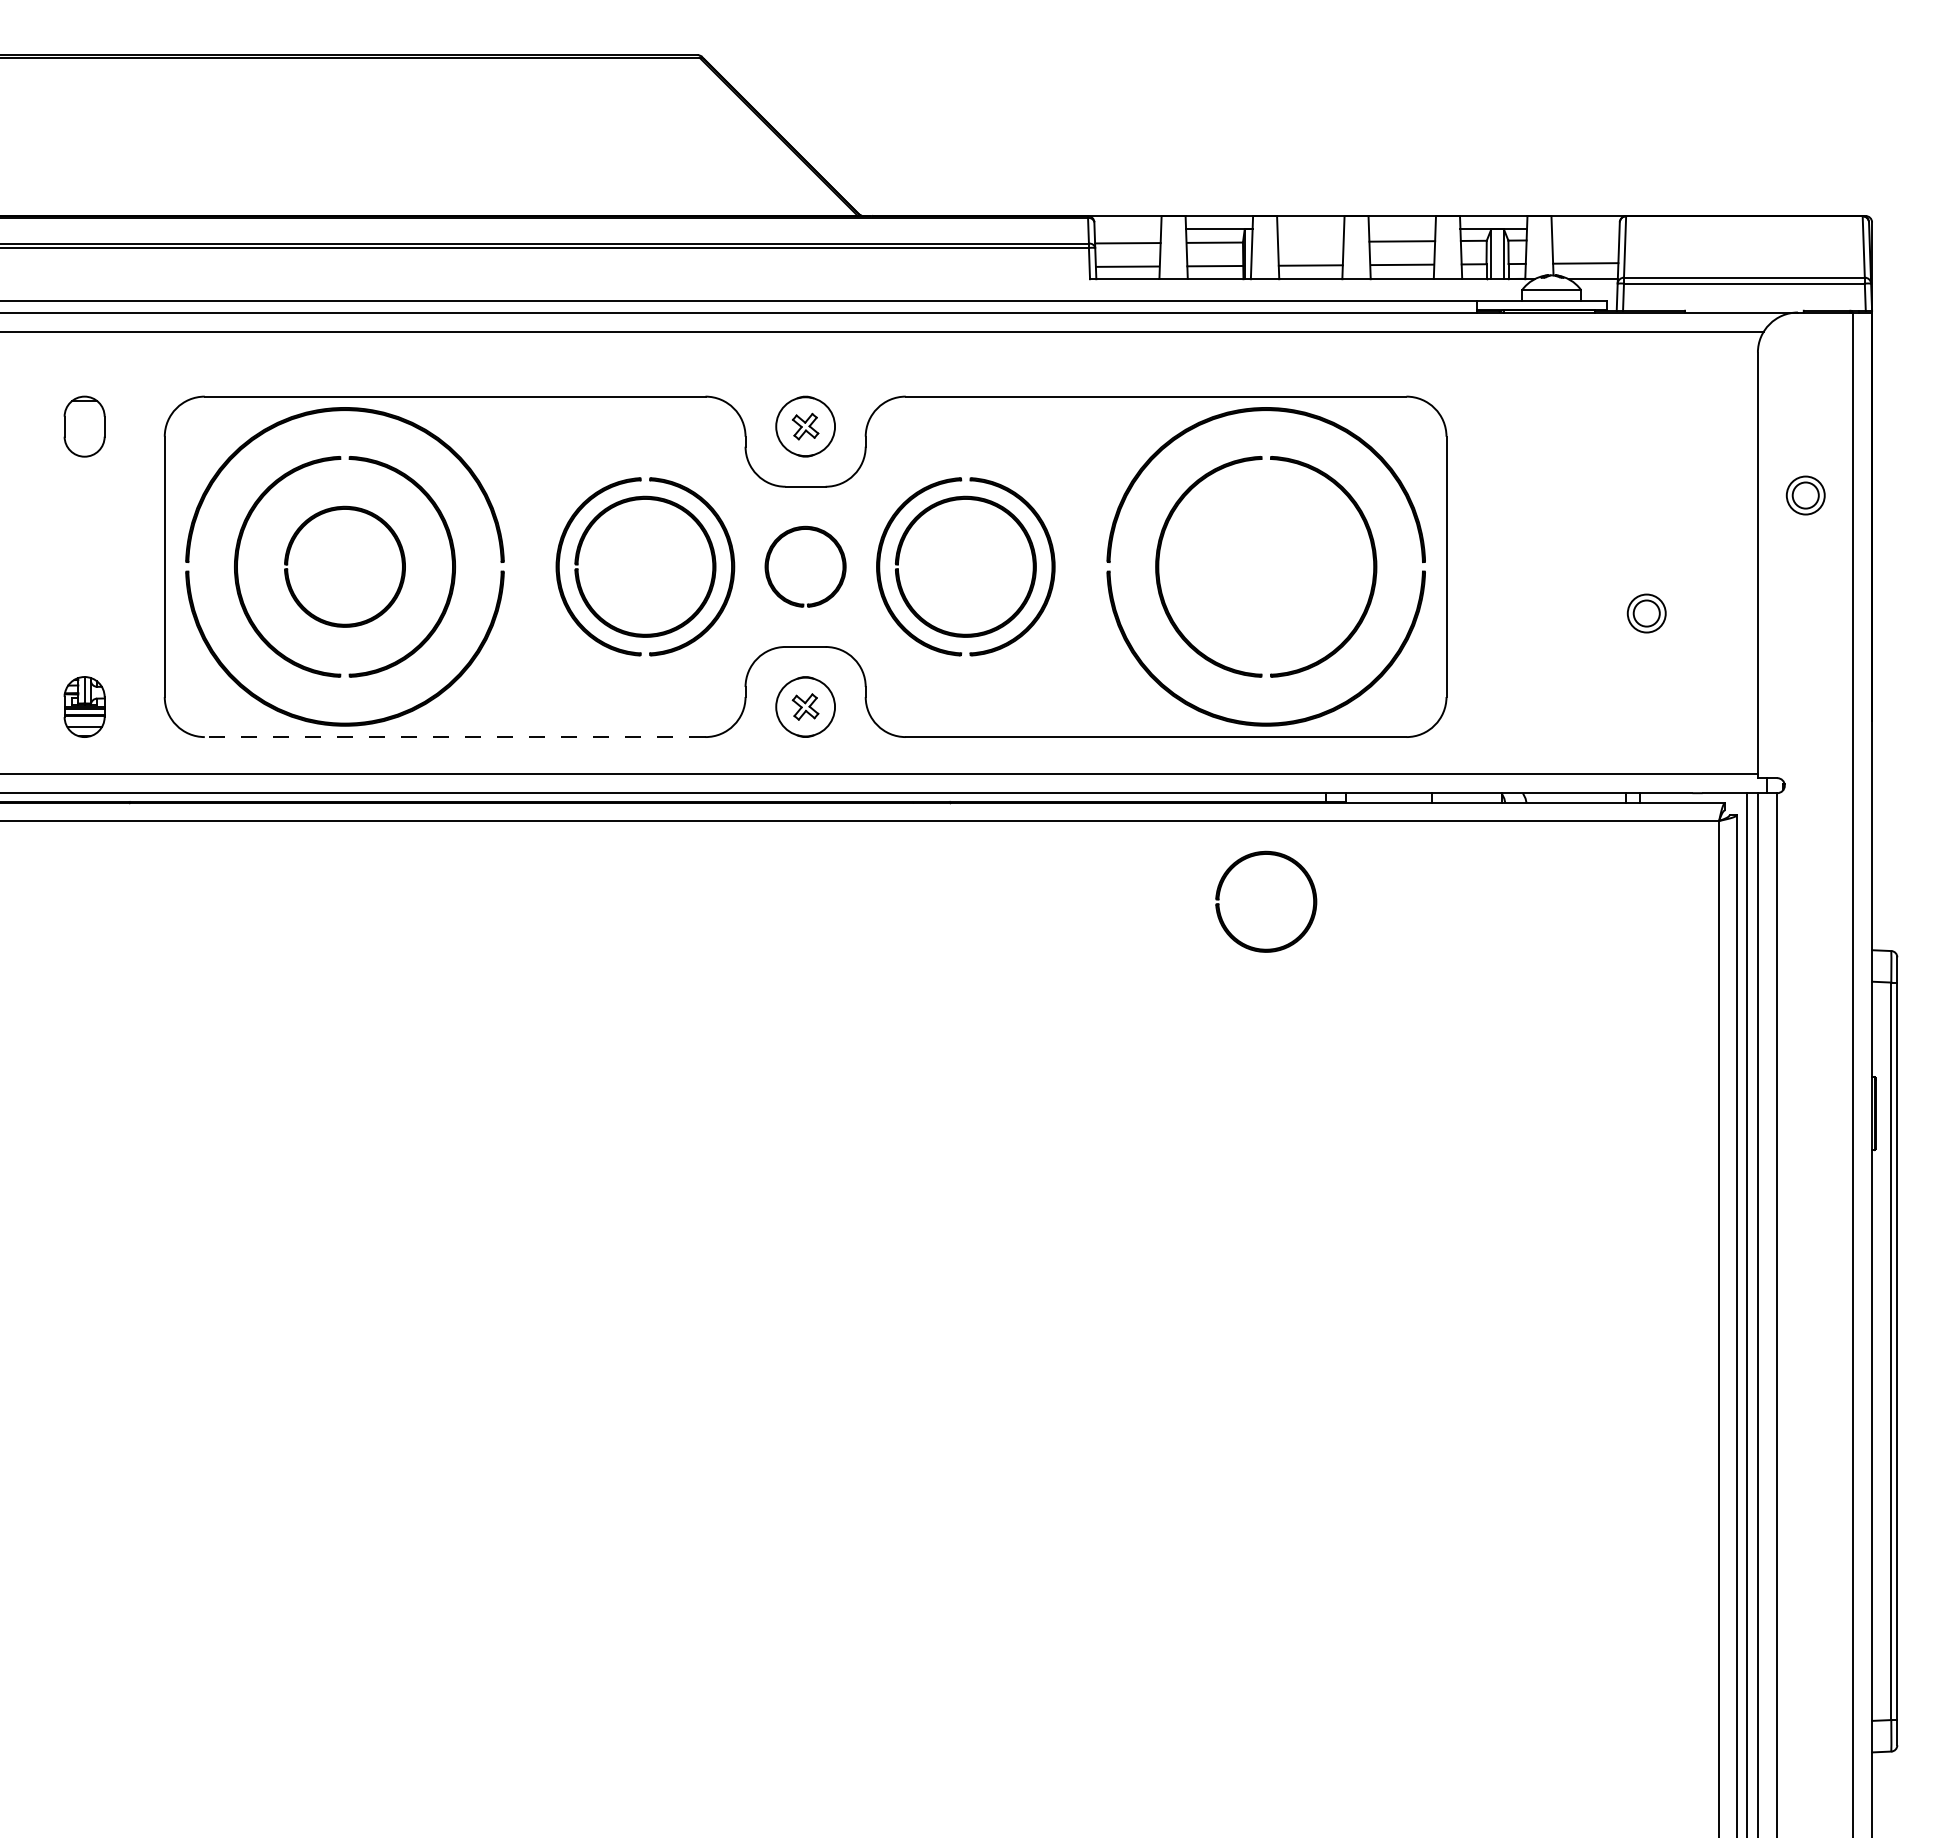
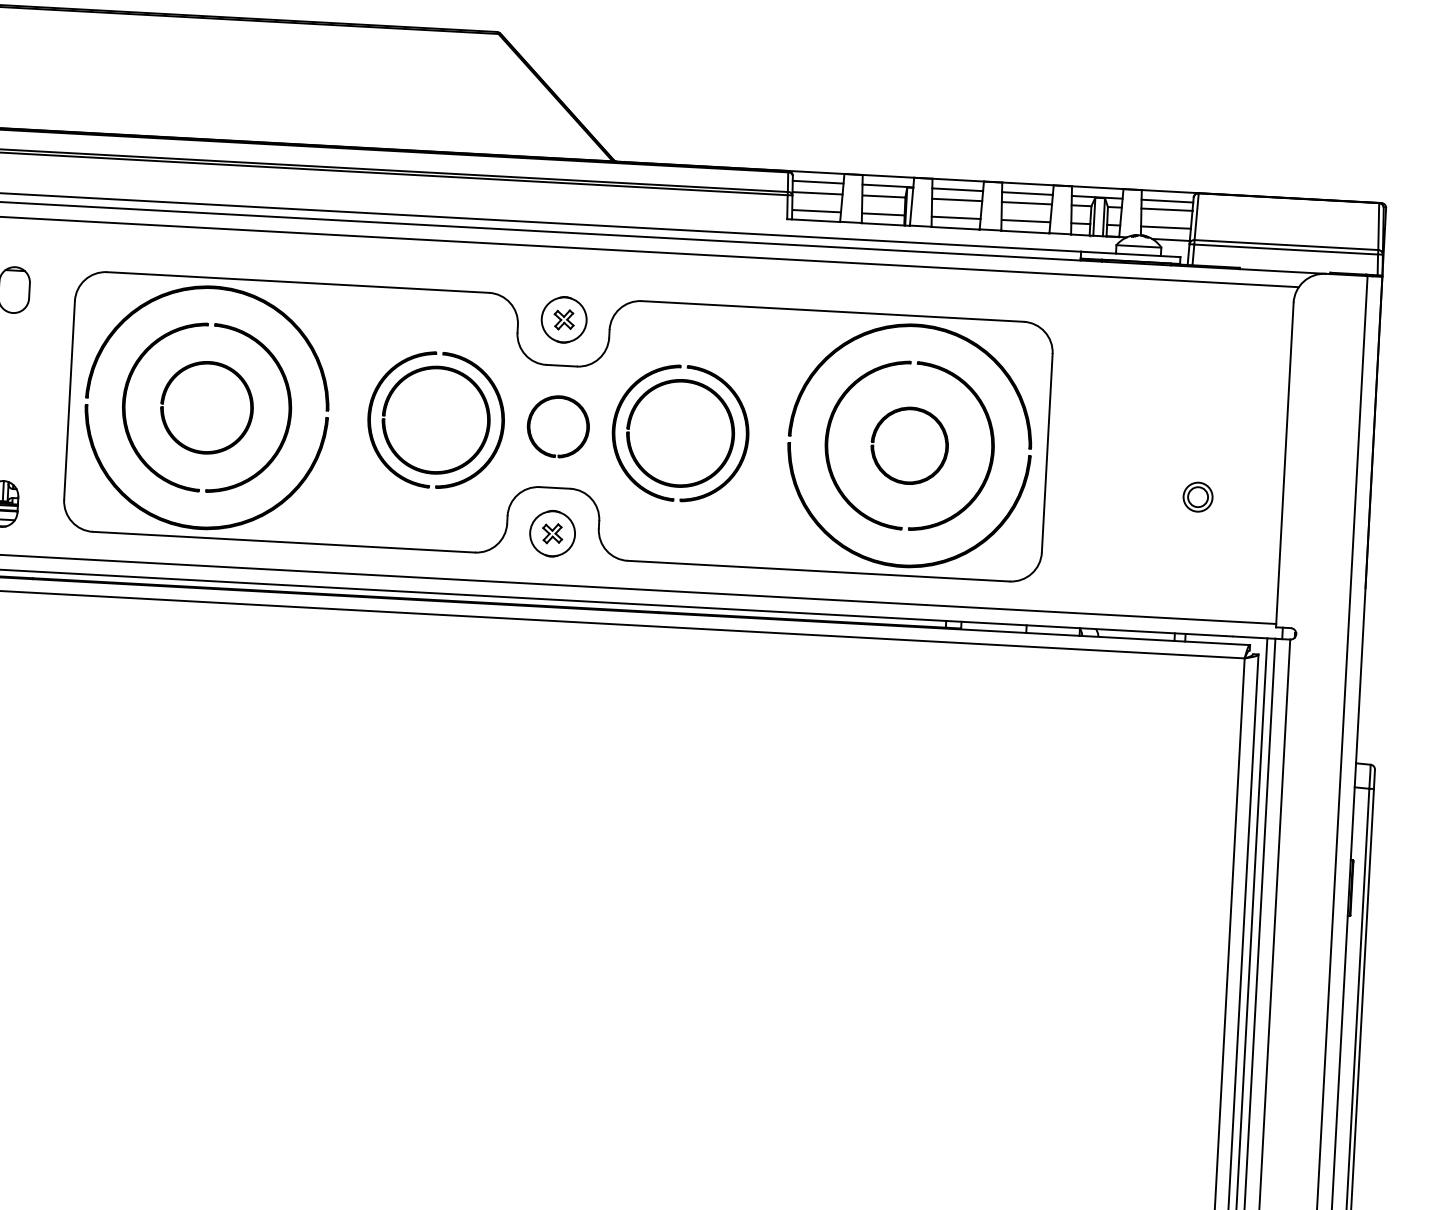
line: (1127, 228) -> (817, 182), added
line: (1310, 228) -> (957, 189), added
line: (1401, 228) -> (1026, 193), added
line: (1585, 228) -> (1167, 200), added
line: (1585, 239) -> (1166, 209), added
line: (1310, 241) -> (956, 199), added
part: (1805, 495) -> (1324, 413), removed
line: (454, 737) -> (283, 542), dashed -> solid
part: (1296, 866) -> (934, 420), moved

